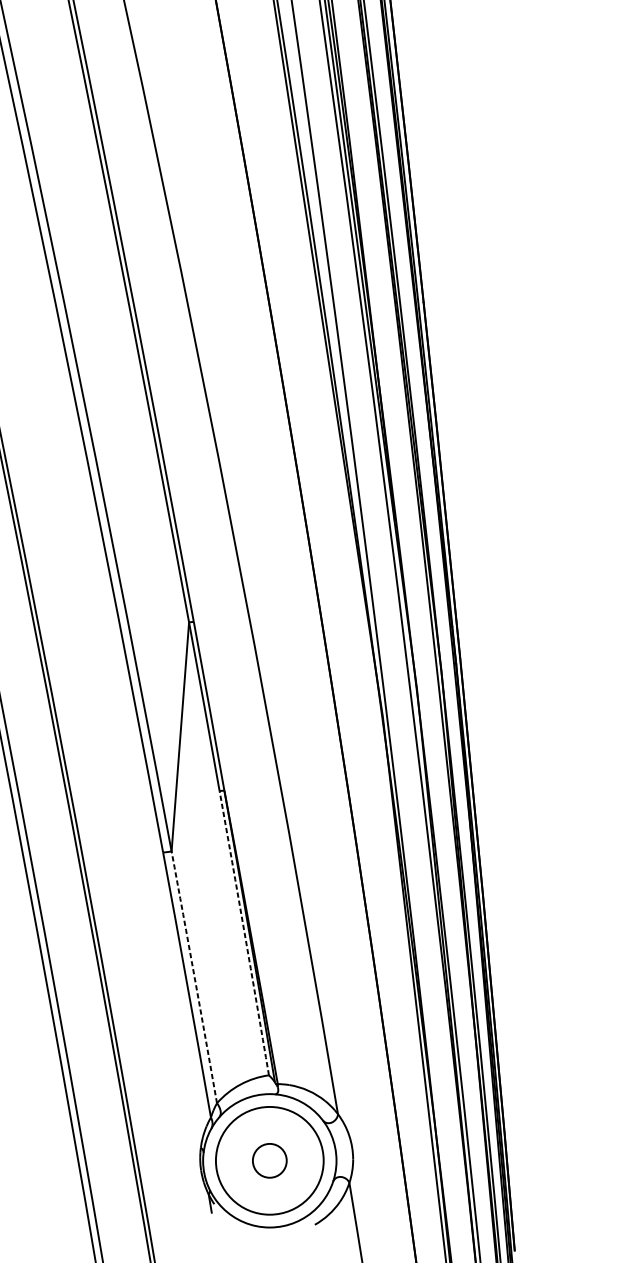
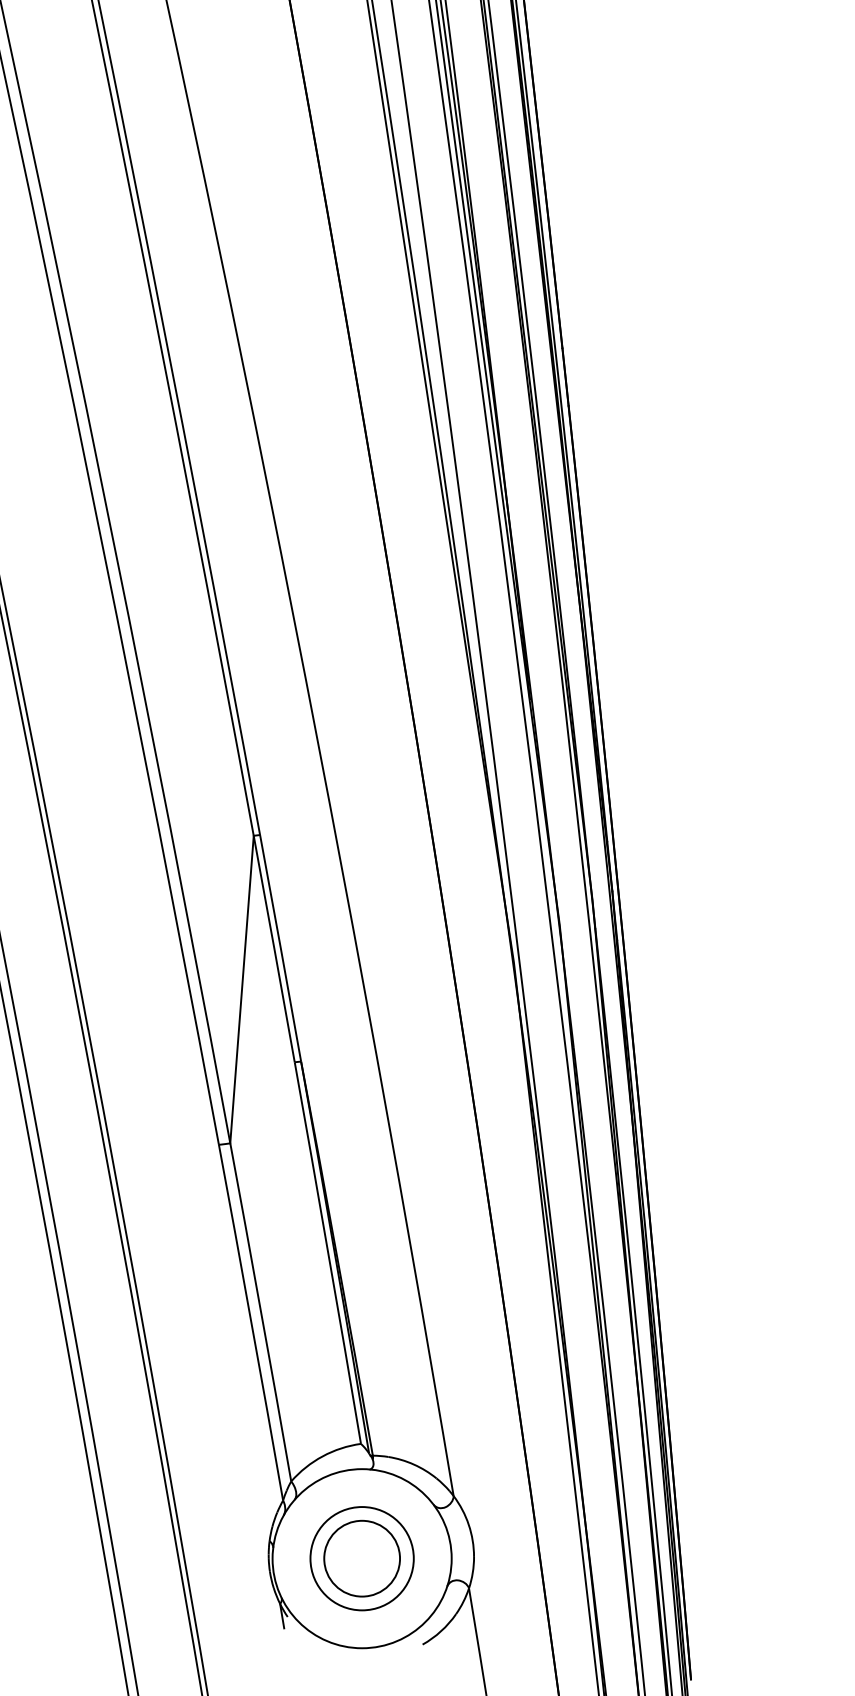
arc: (244, 933) -> (328, 1253), dashed -> solid
arc: (194, 977) -> (261, 1312), dashed -> solid
circle: (269, 1160) -> (361, 1558), size x0.71
circle: (270, 1160) -> (362, 1558), size x1.67

